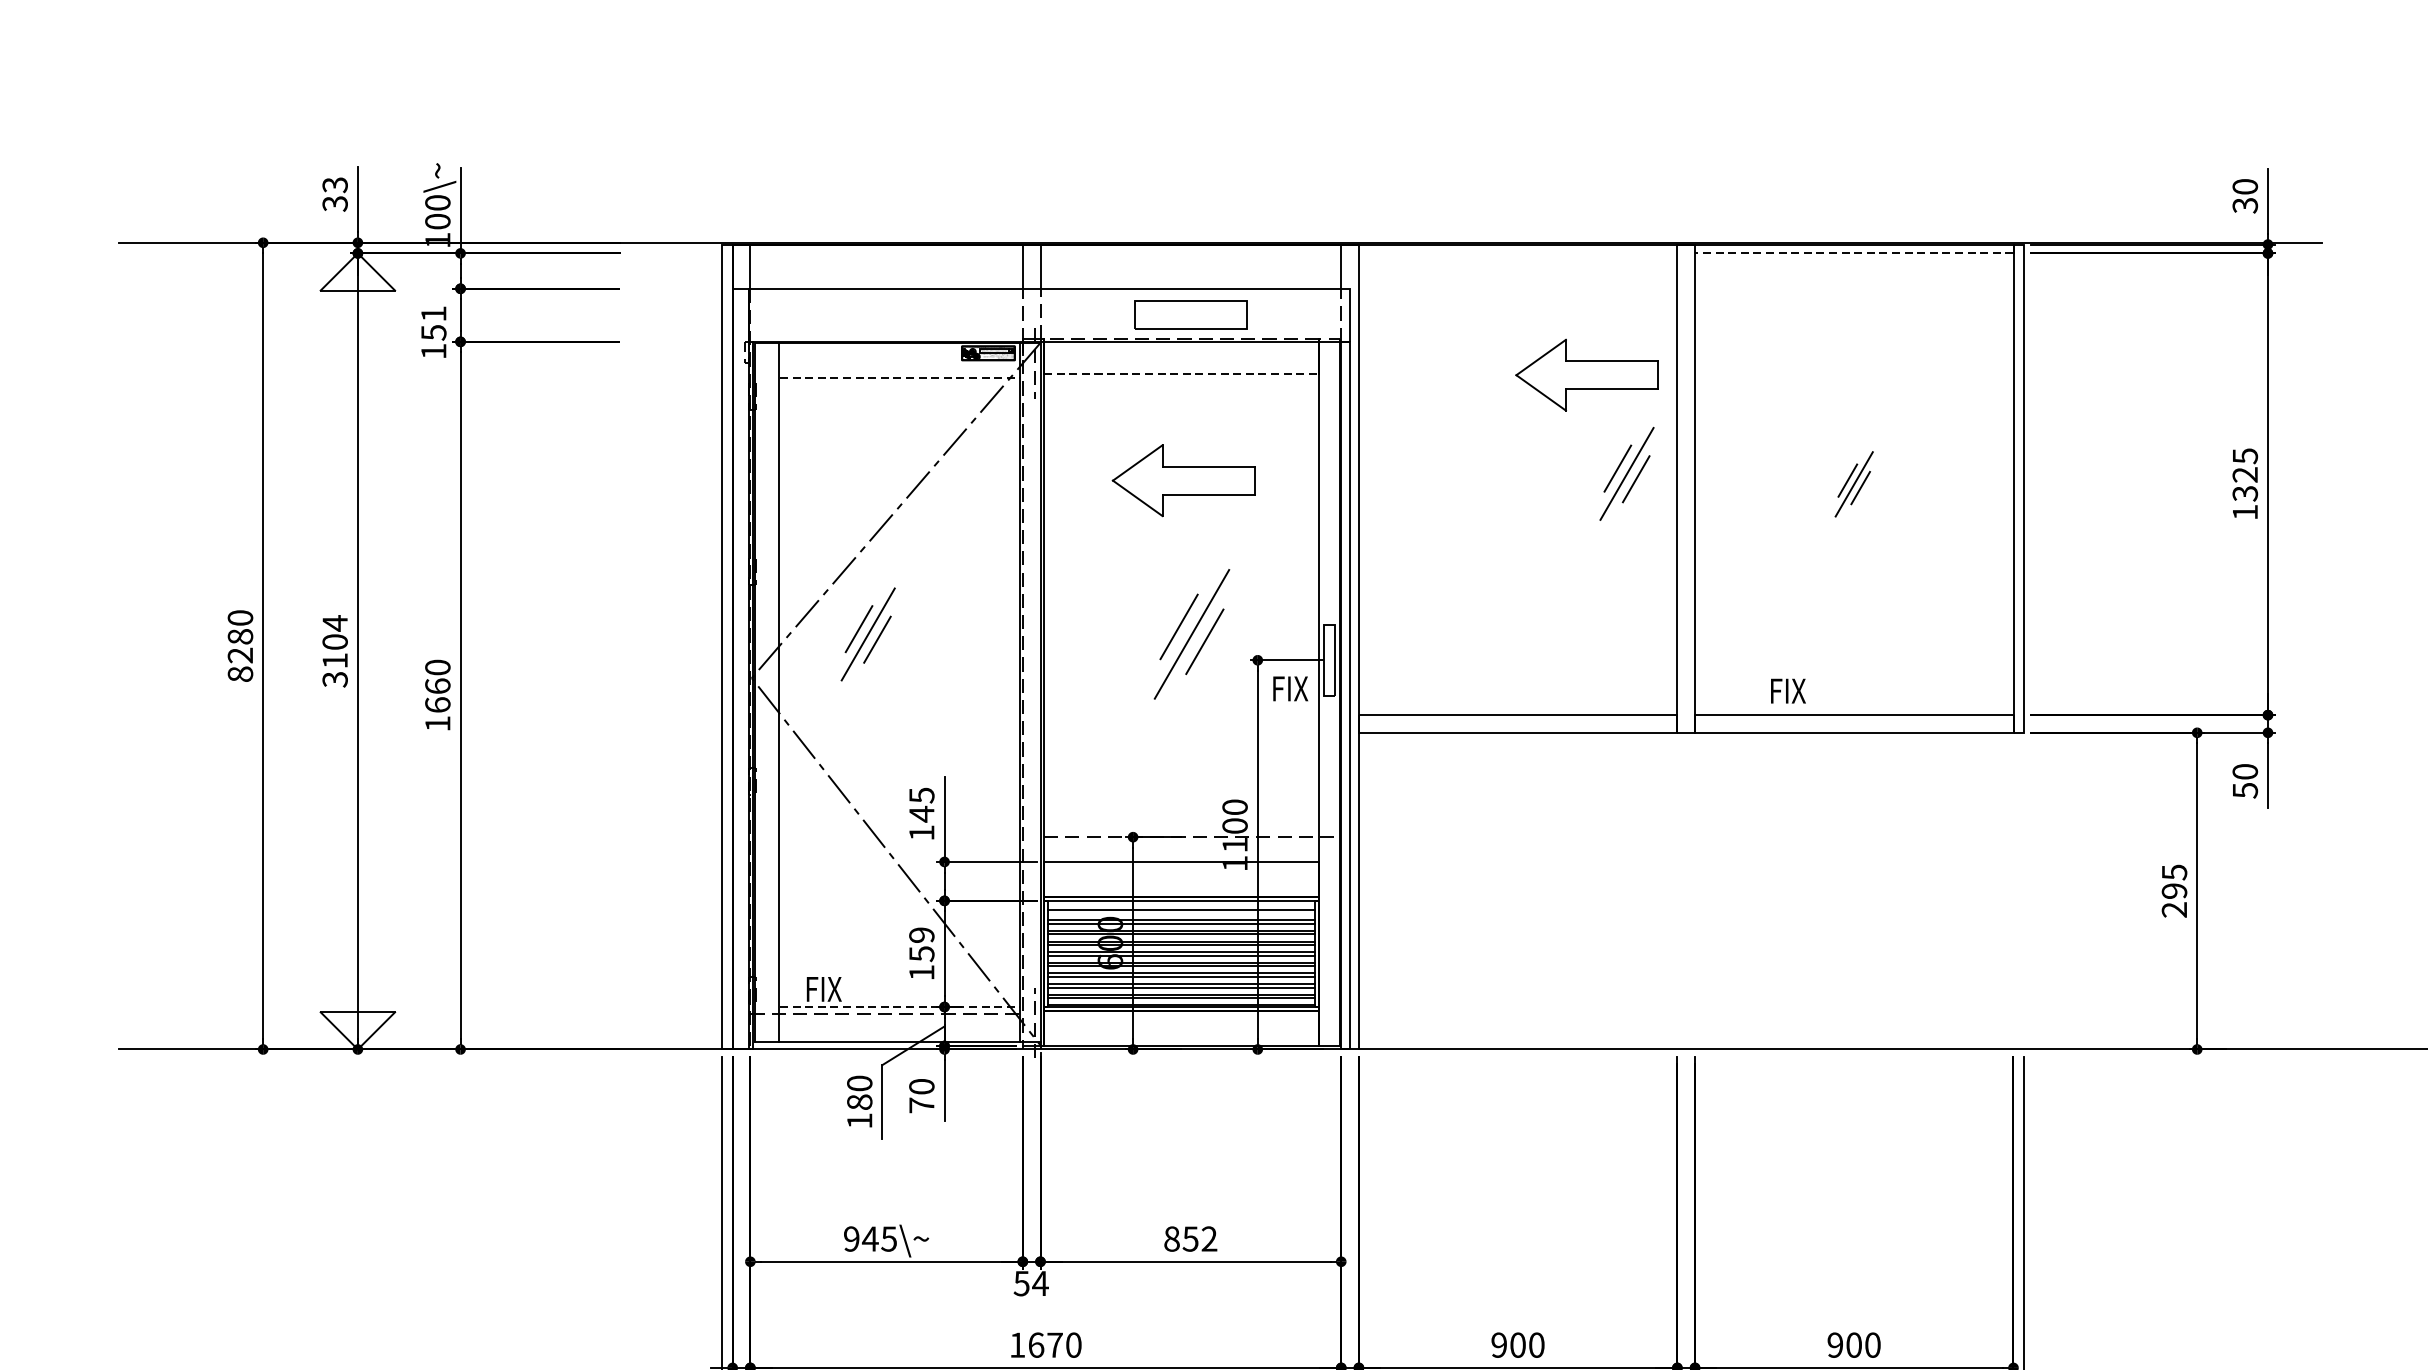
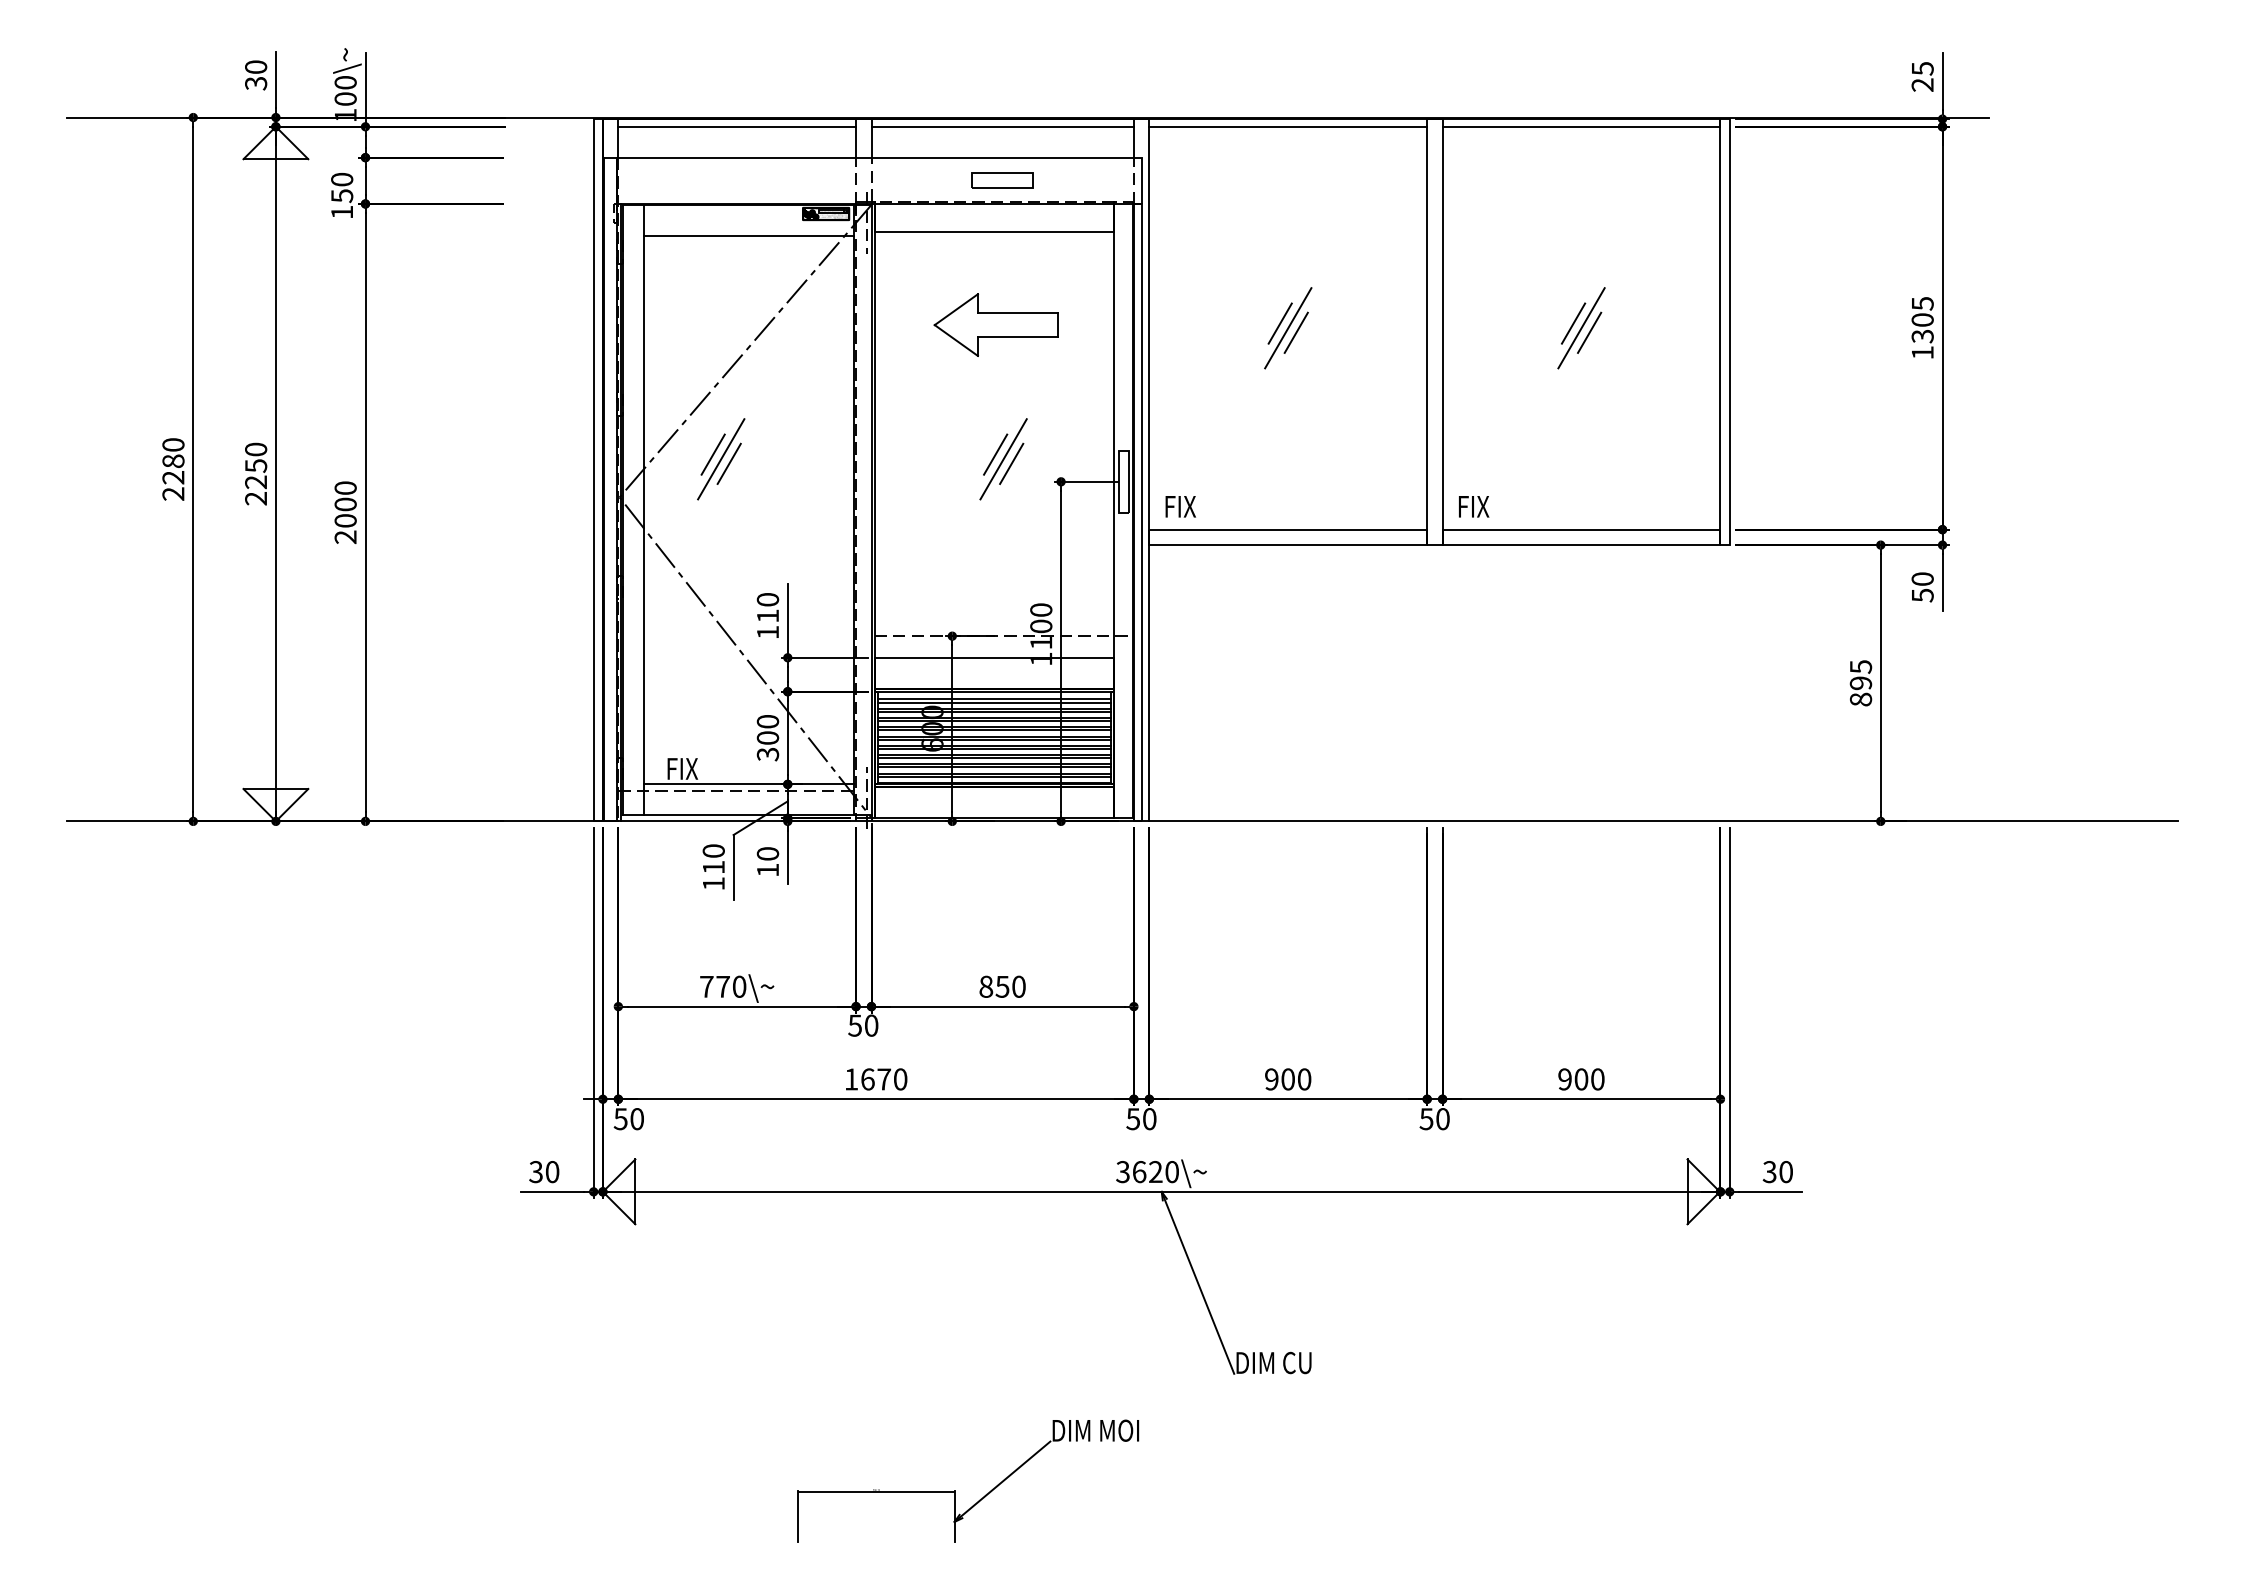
text: (335, 185) -> (256, 67), 33 -> 30
text: (2245, 196) -> (1922, 77), 30 -> 25
line: (886, 253) -> (737, 126), added
line: (1190, 253) -> (1002, 126), added
line: (1518, 253) -> (1288, 126), added
line: (1854, 253) -> (1581, 126), dashed -> solid
text: (434, 313) -> (342, 179), 151 -> 150
part: (1190, 314) -> (1002, 180), size x0.62
line: (1181, 374) -> (994, 232), dashed -> solid
part: (1586, 374) -> (1347, 232), removed
line: (899, 377) -> (748, 235), dashed -> solid
part: (1627, 474) -> (1288, 328), moved
text: (2245, 474) -> (1922, 319), 1325 -> 1305
part: (1854, 484) -> (1581, 328), size x1.43
part: (1191, 634) -> (1003, 459), size x0.71
text: (335, 650) -> (256, 473), 3104 -> 2250
text: (240, 673) -> (173, 493), 8280 -> 2280
text: (1290, 688) -> (1180, 506), moved
text: (1788, 690) -> (1474, 506), moved
text: (437, 704) -> (345, 520), 1660 -> 2000
text: (921, 805) -> (767, 608), 145 -> 110
text: (2173, 909) -> (1860, 699), 295 -> 895
line: (1181, 913) -> (994, 702), added
text: (921, 954) -> (767, 738), 159 -> 300
line: (899, 1007) -> (748, 784), dashed -> solid
text: (859, 1102) -> (713, 867), 180 -> 110
text: (921, 1104) -> (767, 869), 70 -> 10
text: (870, 1238) -> (723, 986), 945 -> 770
text: (1208, 1238) -> (1018, 986), 852 -> 850
text: (1040, 1283) -> (871, 1025), 54 -> 50

